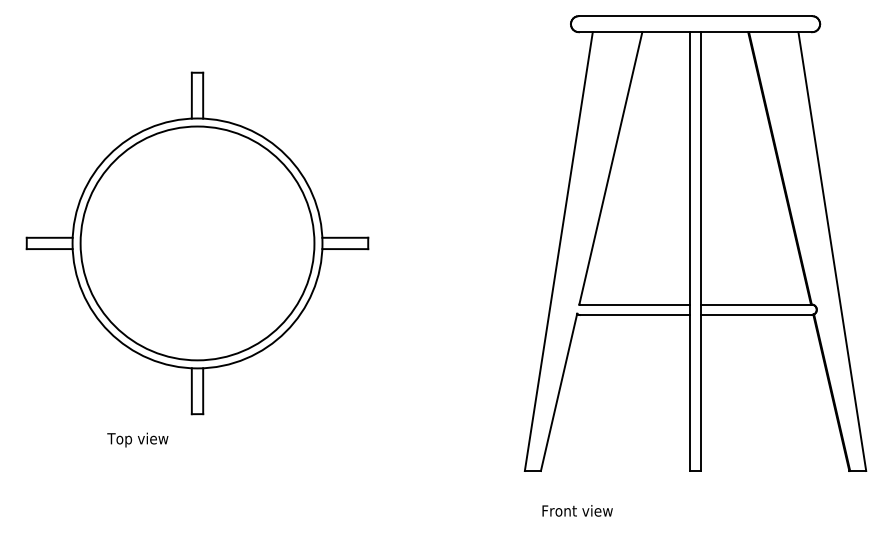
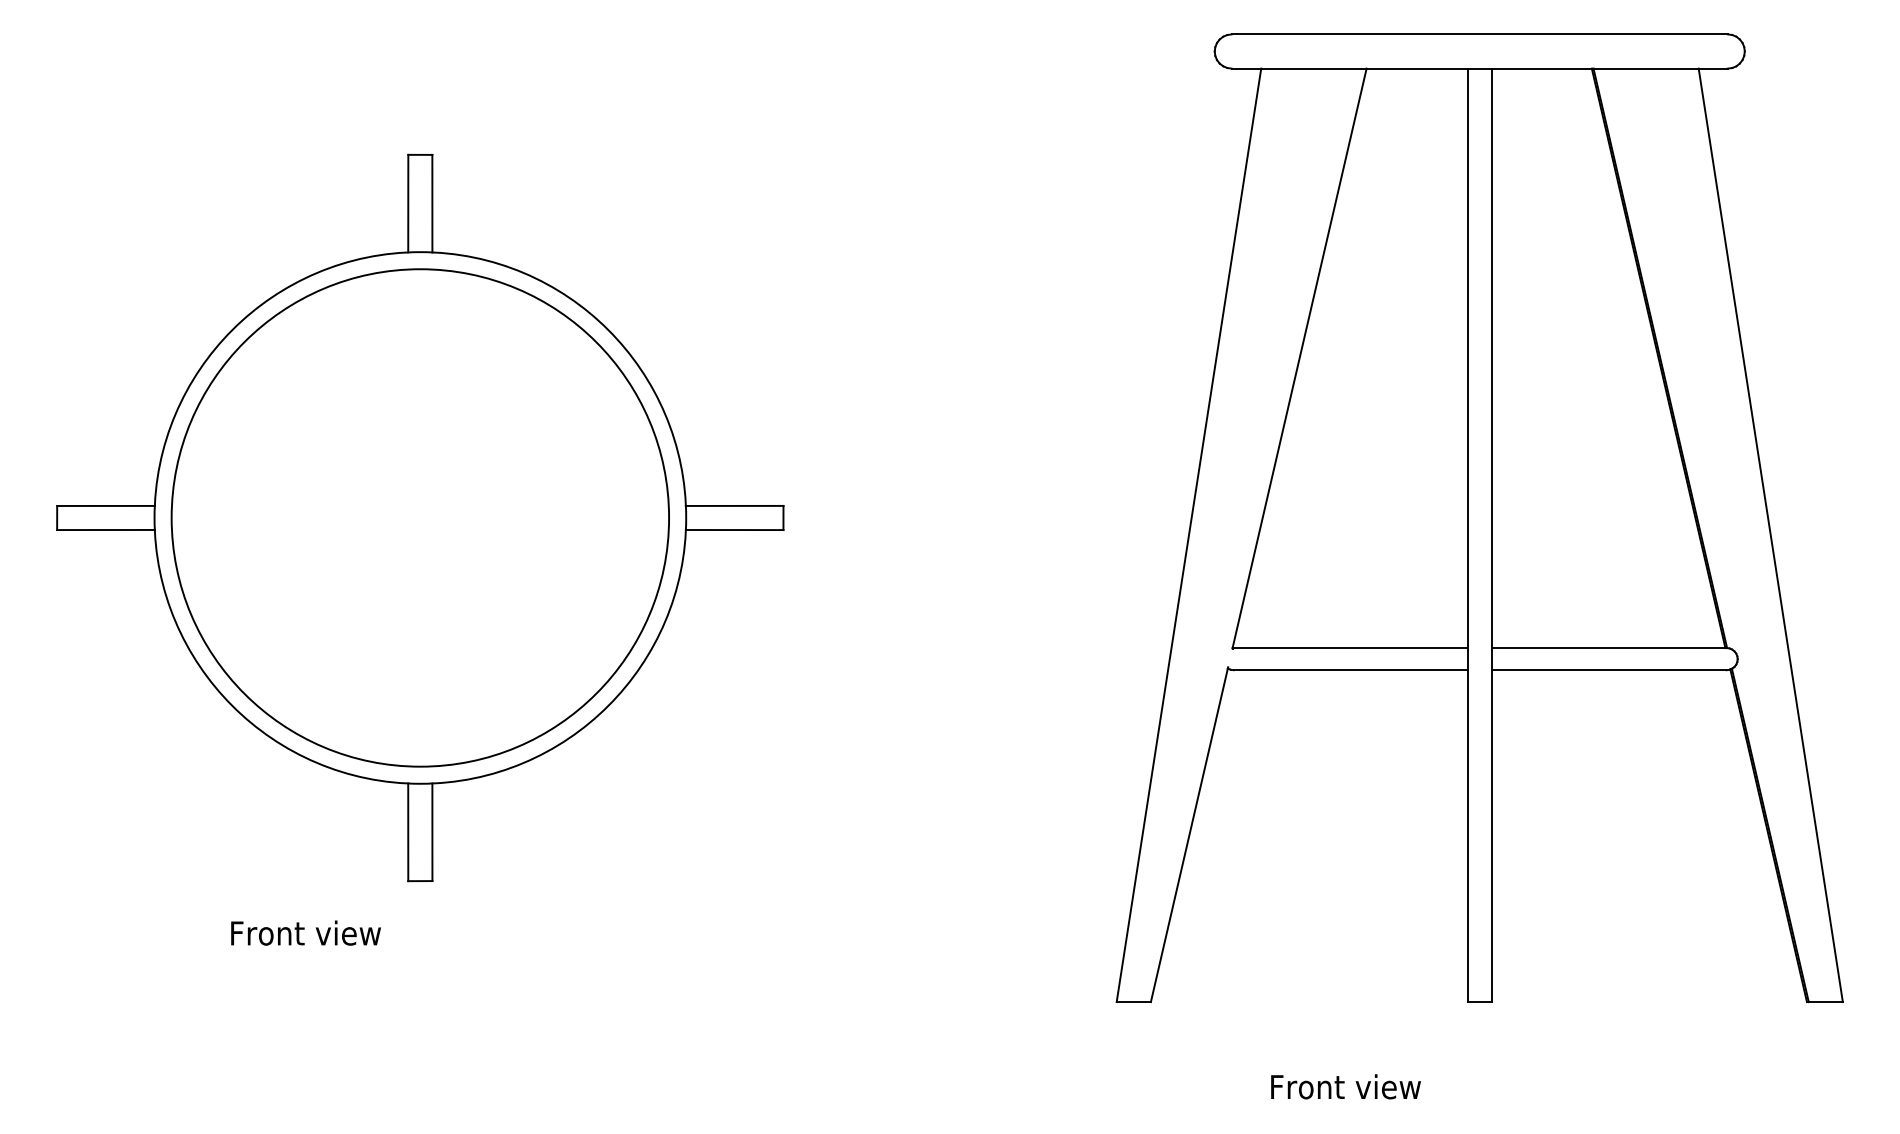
text: (142, 439) -> (303, 935), Top view -> Front view
text: (577, 510) -> (1345, 1086), moved

